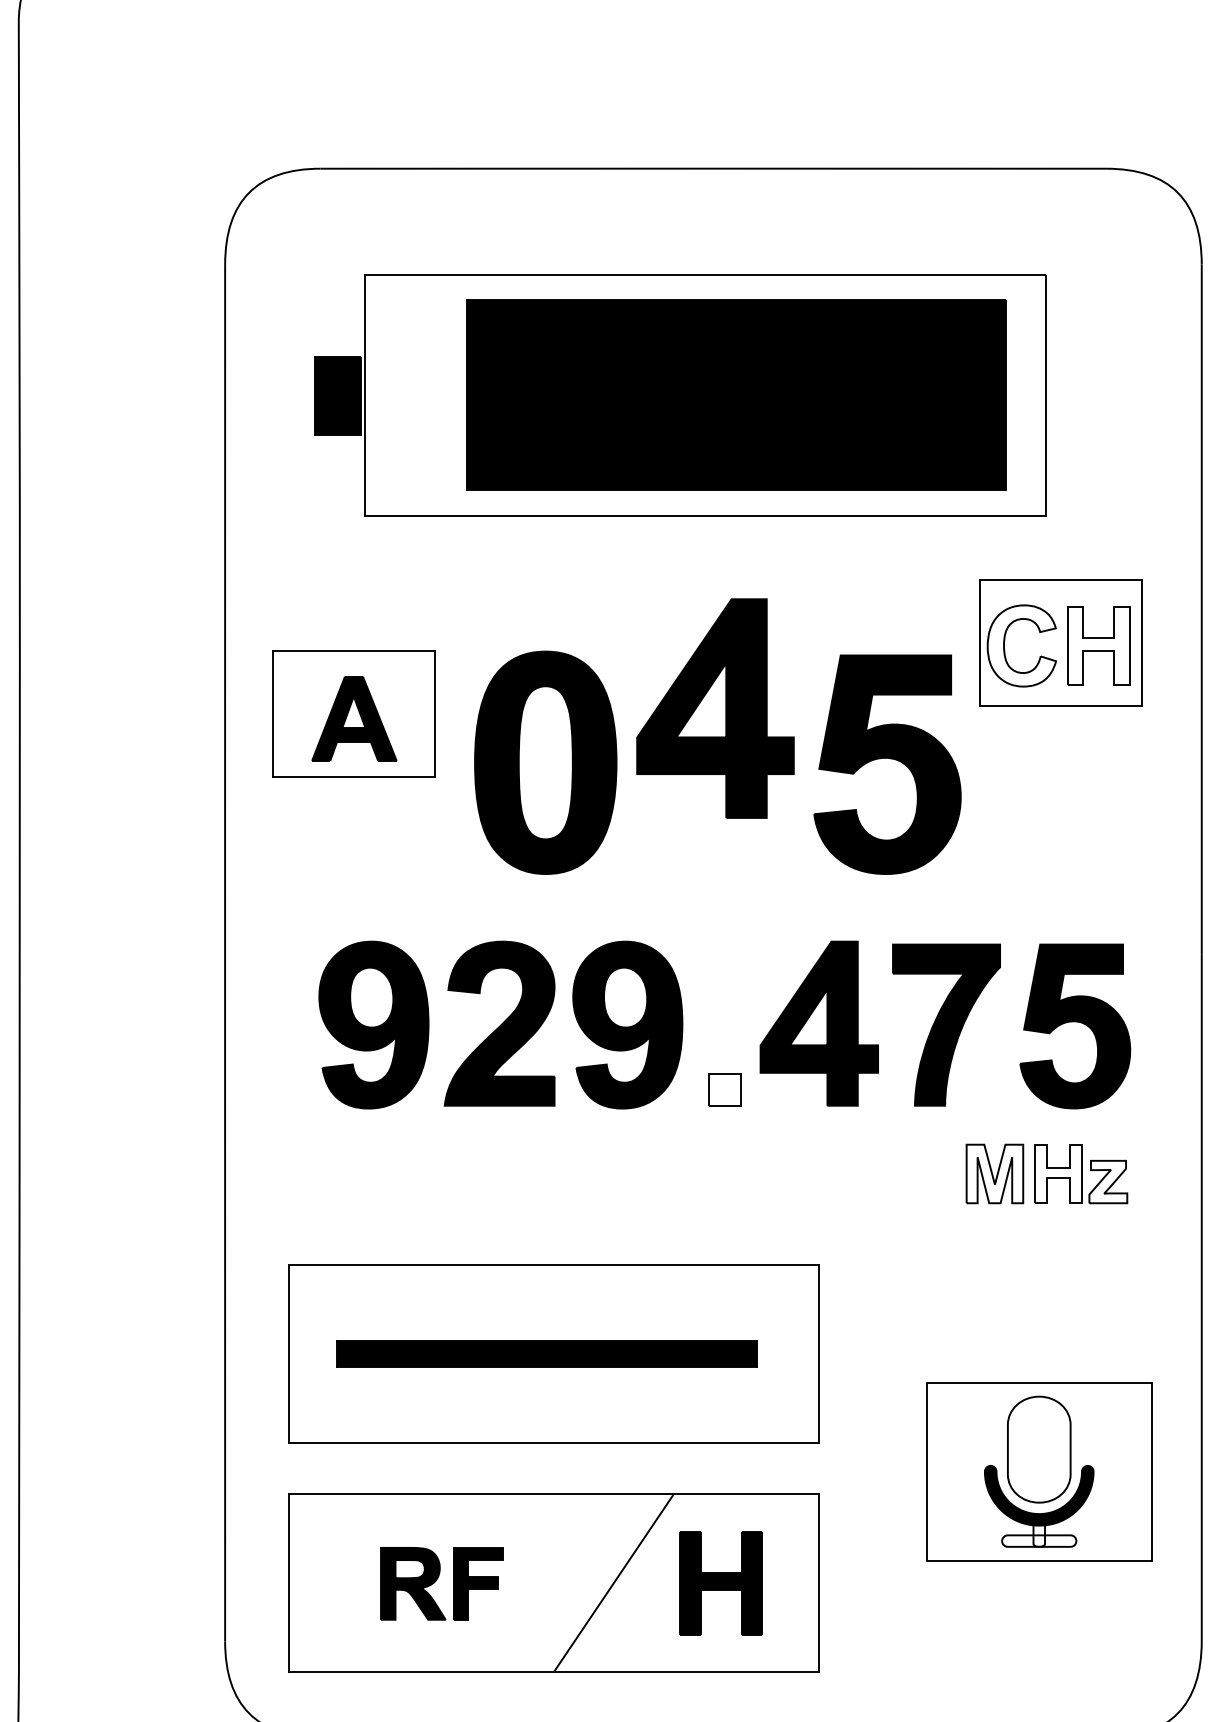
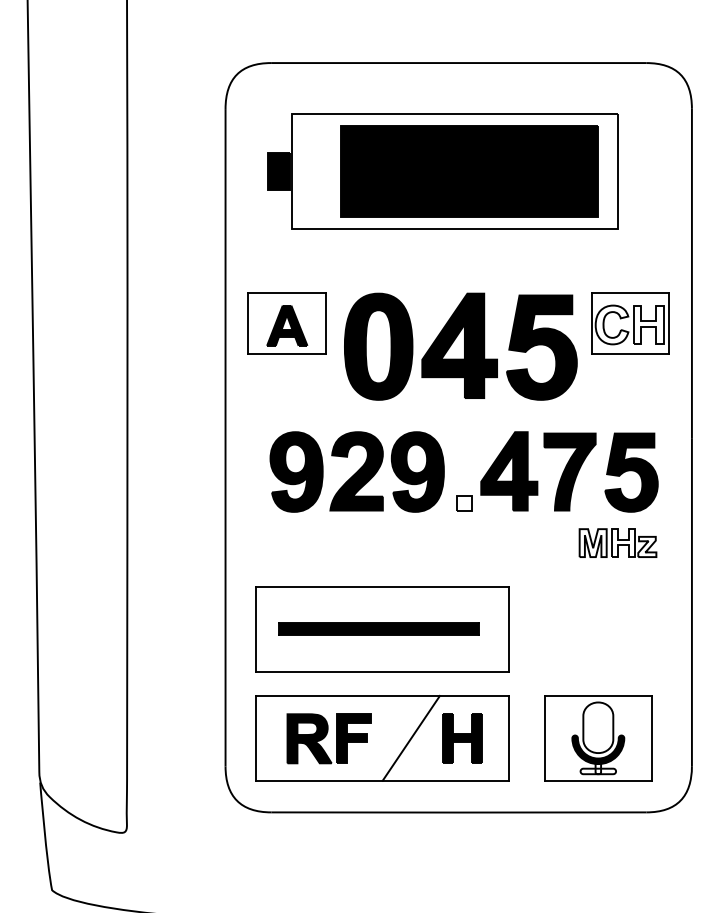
part: (1060, 642) -> (630, 323), moved
part: (715, 707) -> (459, 345), moved
part: (1039, 1472) -> (598, 738), moved
part: (440, 1583) -> (328, 738), size x1.43

